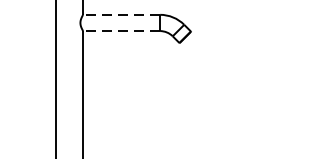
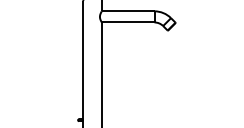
line: (120, 15) -> (127, 11), dashed -> solid
line: (120, 31) -> (127, 22), dashed -> solid

